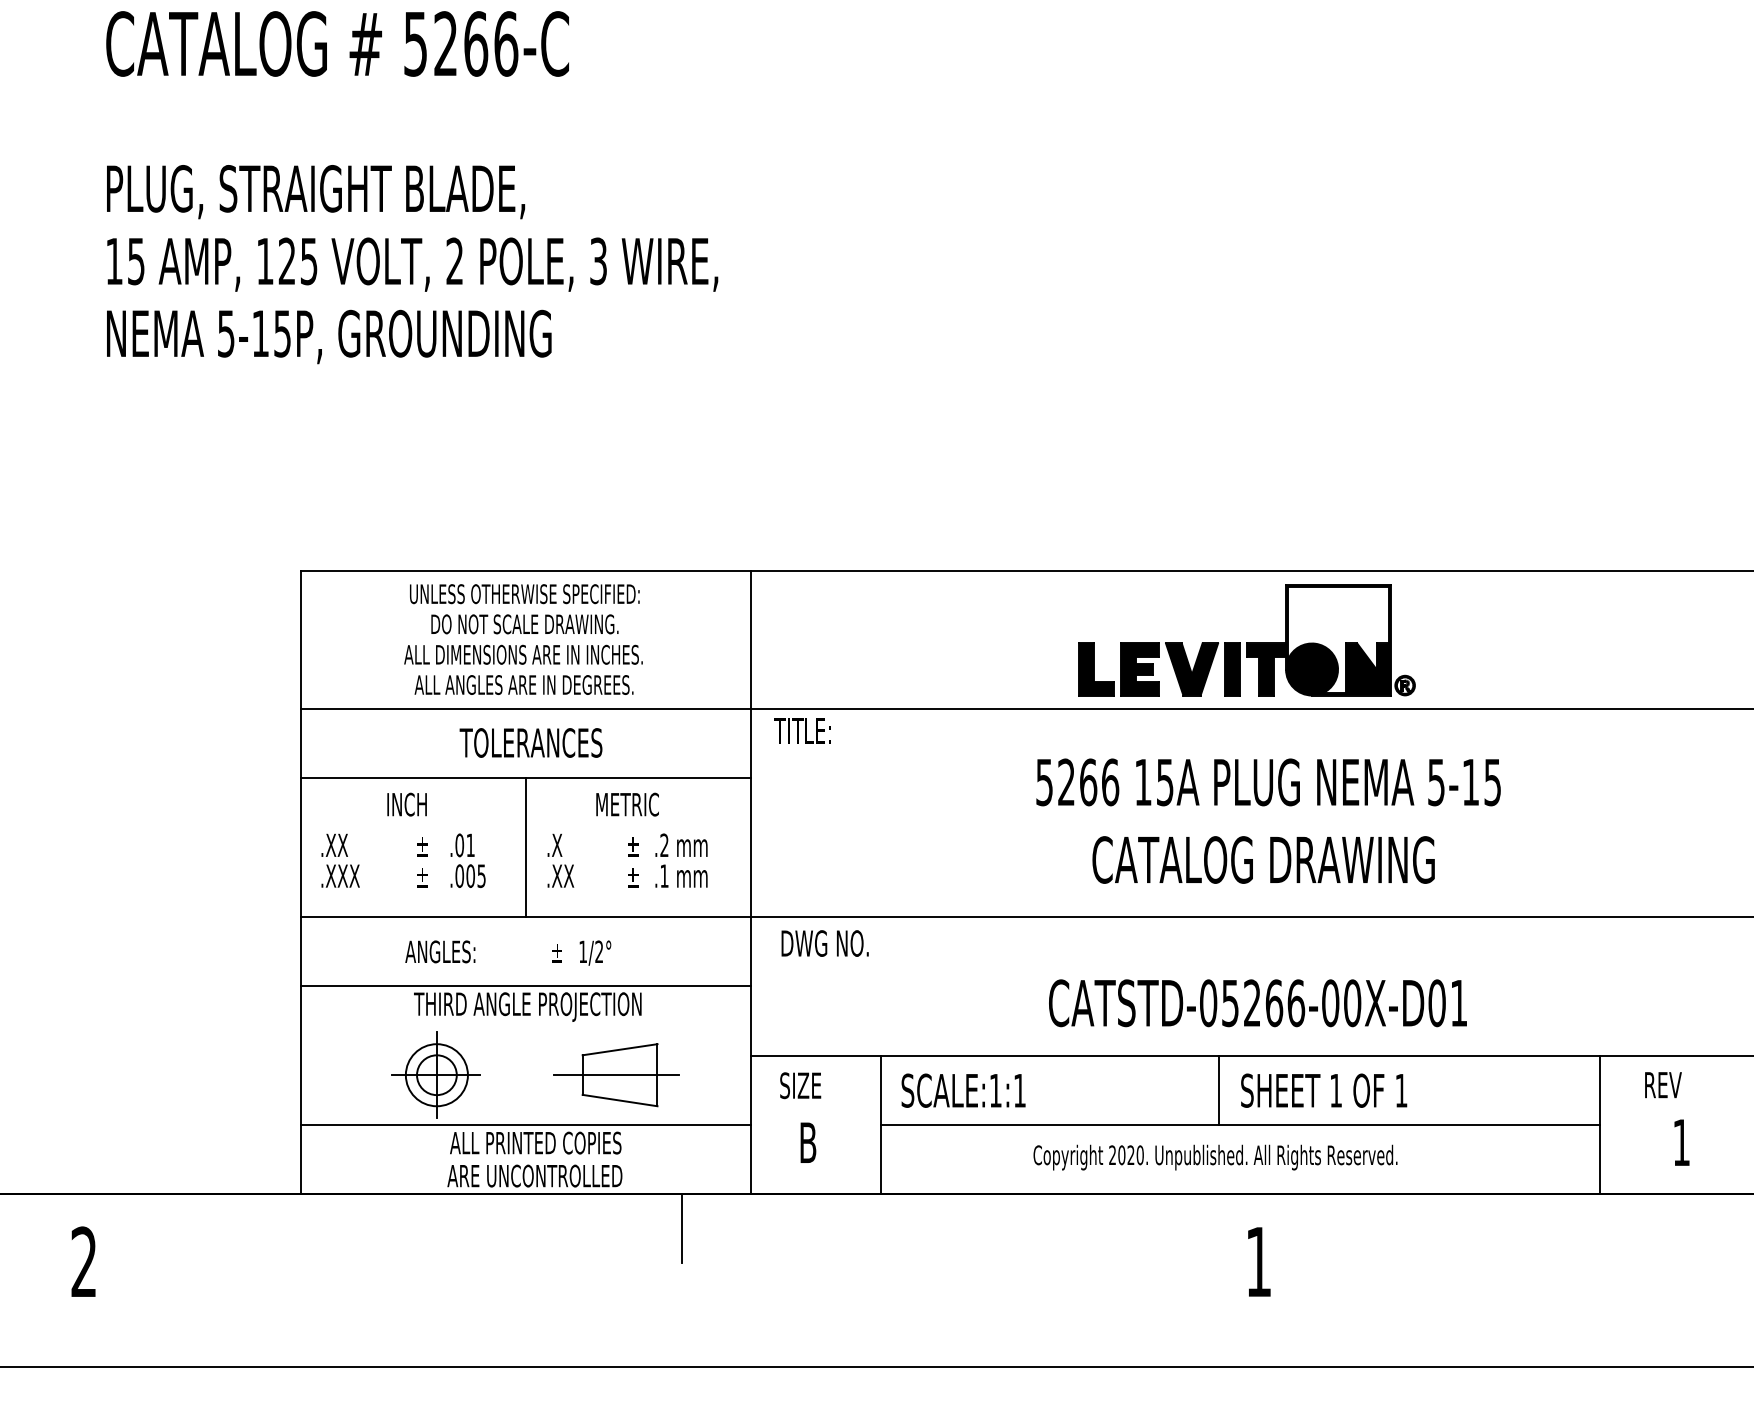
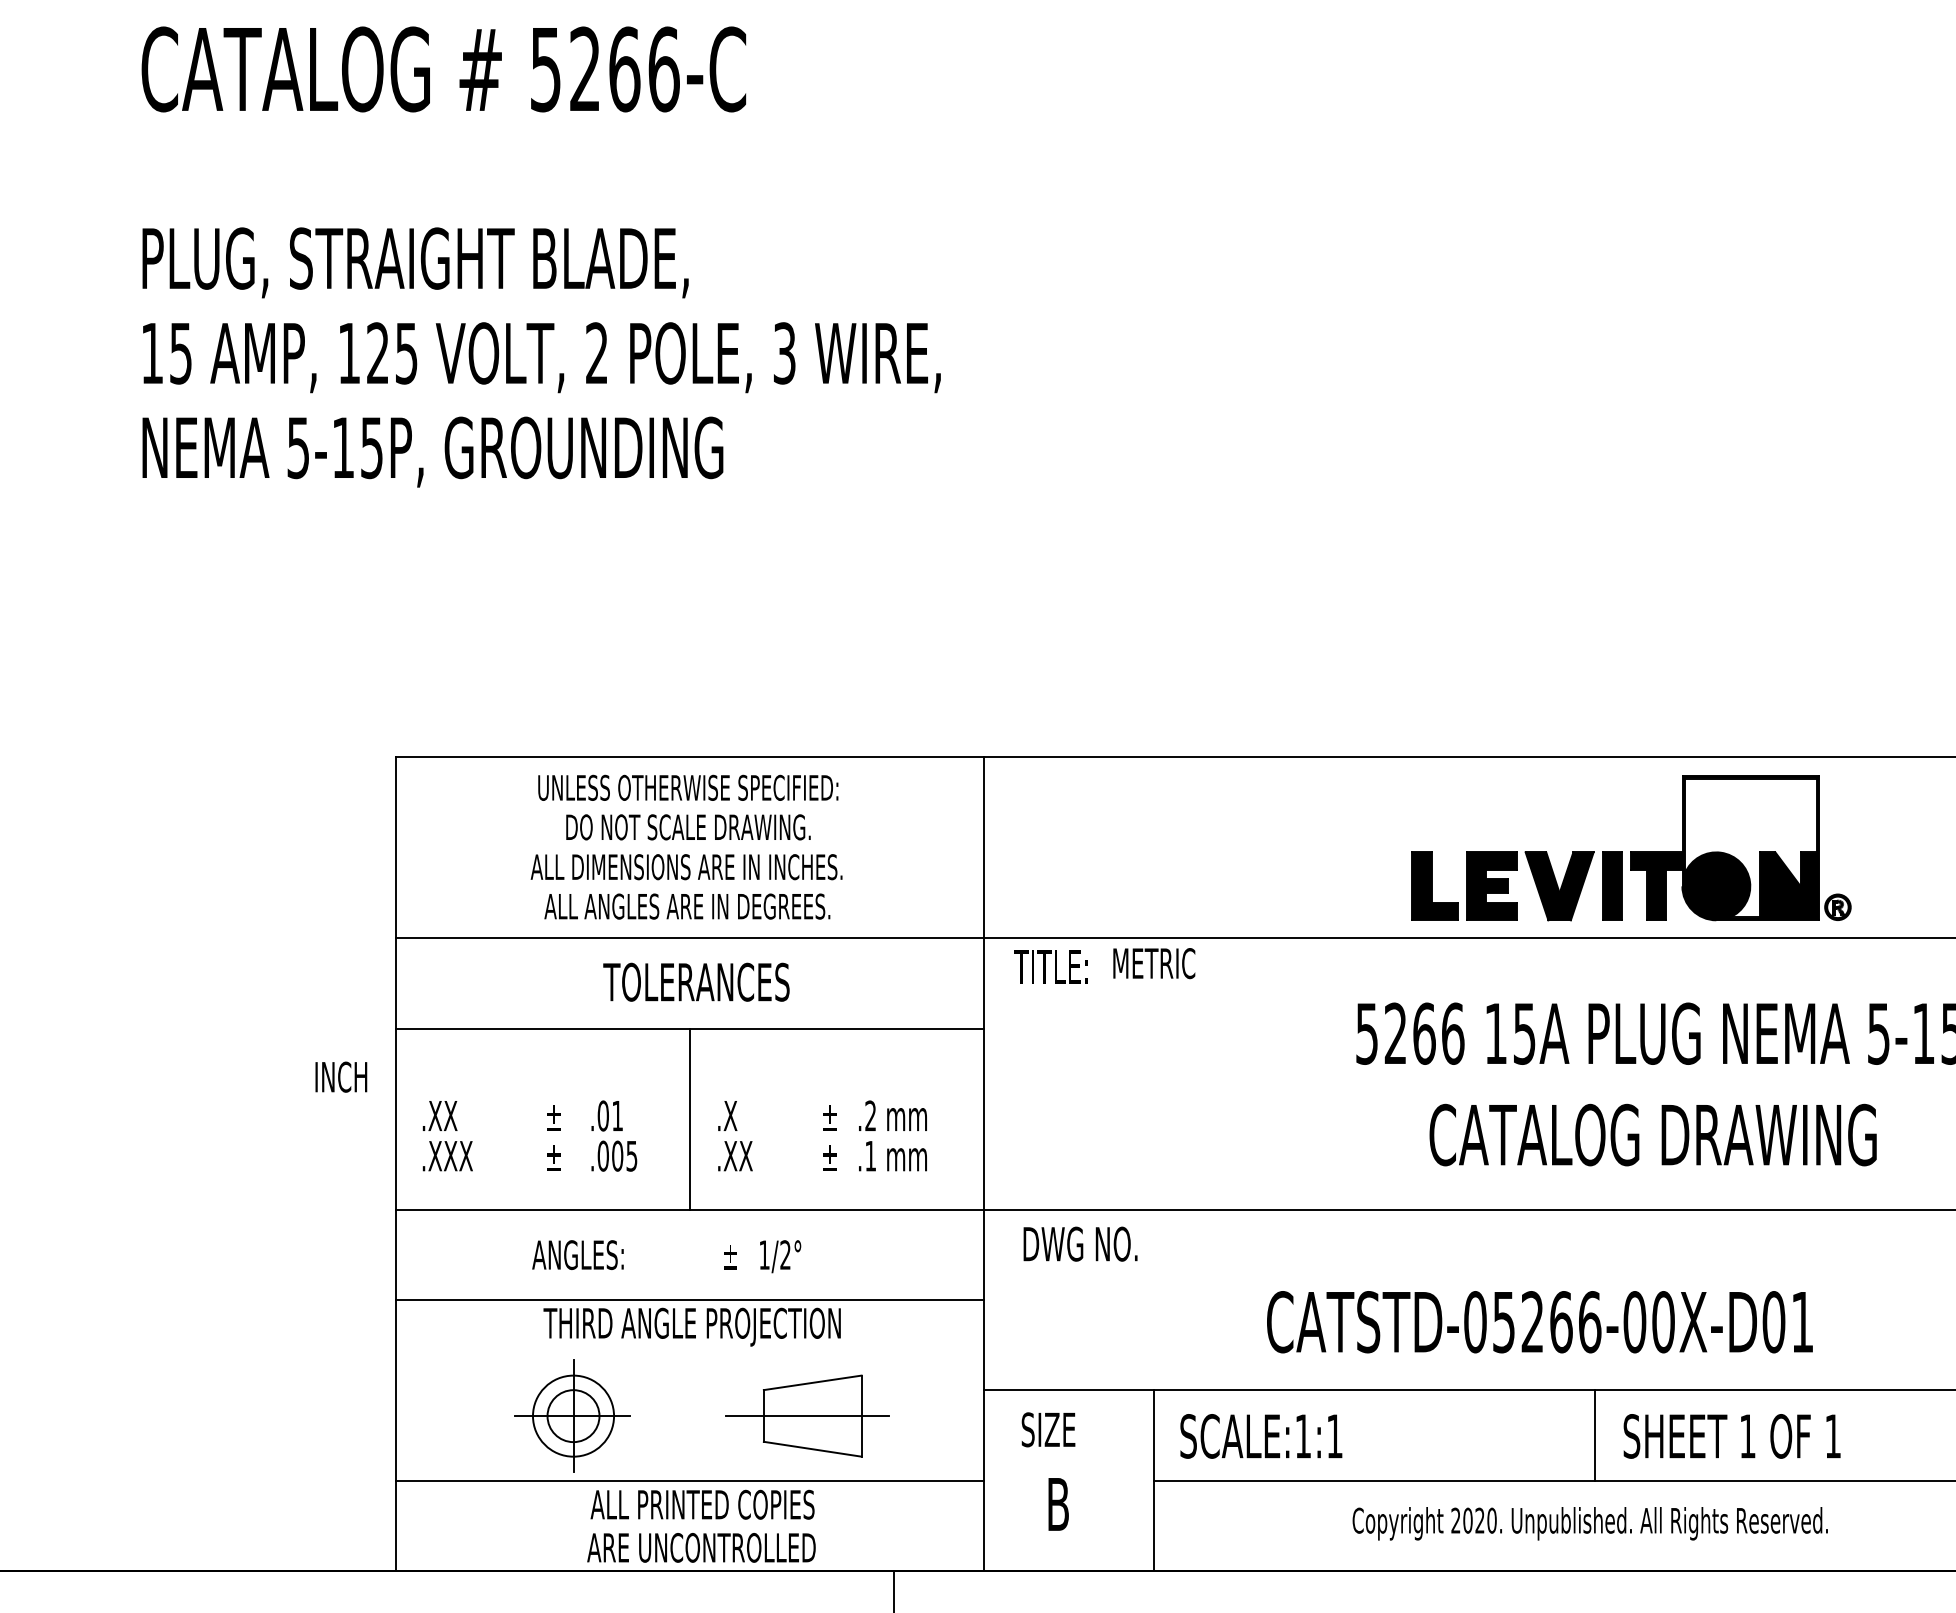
text: (406, 804) -> (340, 1076), moved
text: (627, 804) -> (1154, 963), moved
text: (1257, 1003) -> (1539, 1322), moved

